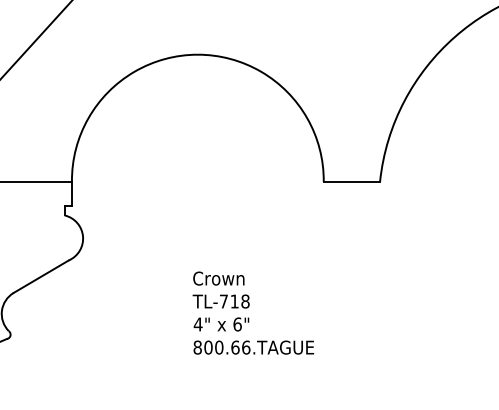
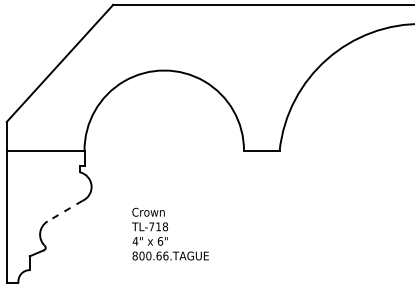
line: (40, 277) -> (64, 211), solid -> dashed
text: (253, 312) -> (170, 233), moved

